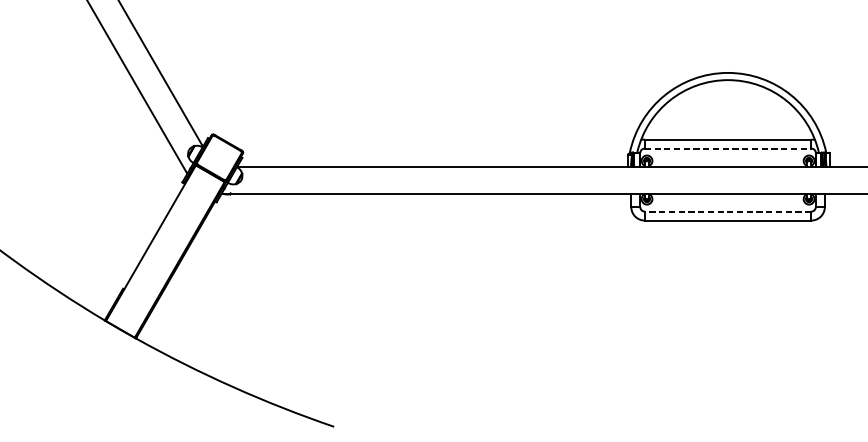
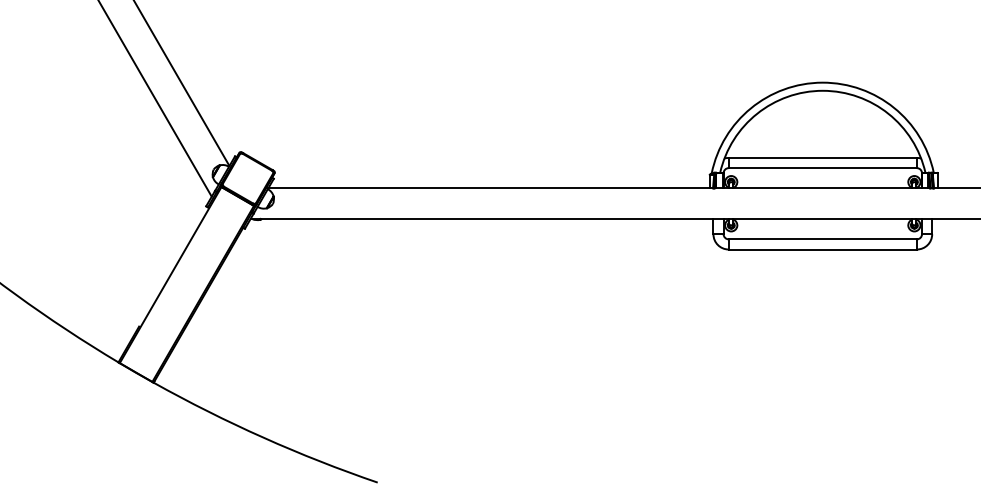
line: (728, 148) -> (823, 168), dashed -> solid
line: (727, 211) -> (822, 239), dashed -> solid

